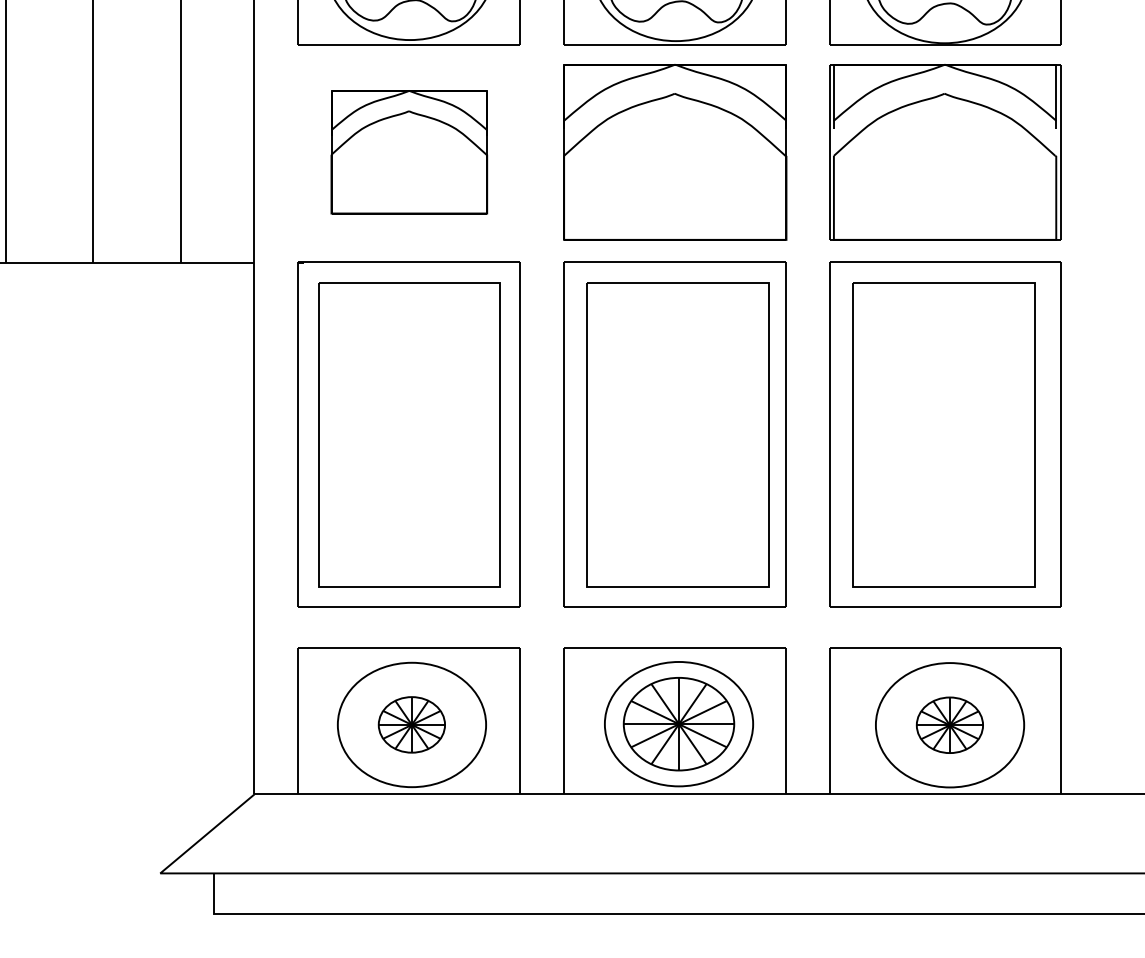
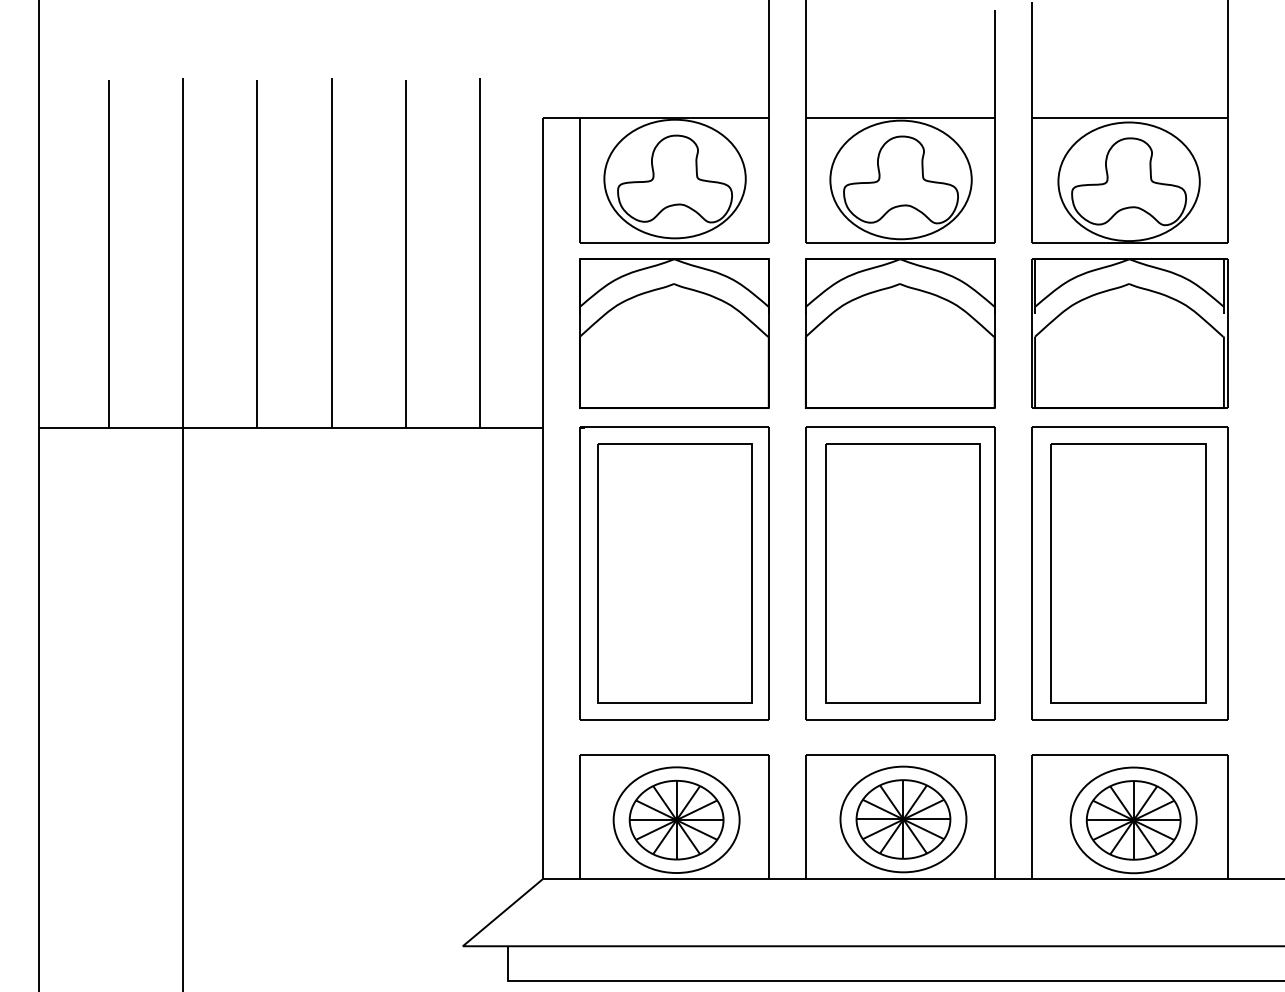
part: (409, 152) -> (674, 333), size x1.43
part: (411, 724) -> (676, 819), size x1.67
part: (949, 725) -> (1133, 820), size x1.67

